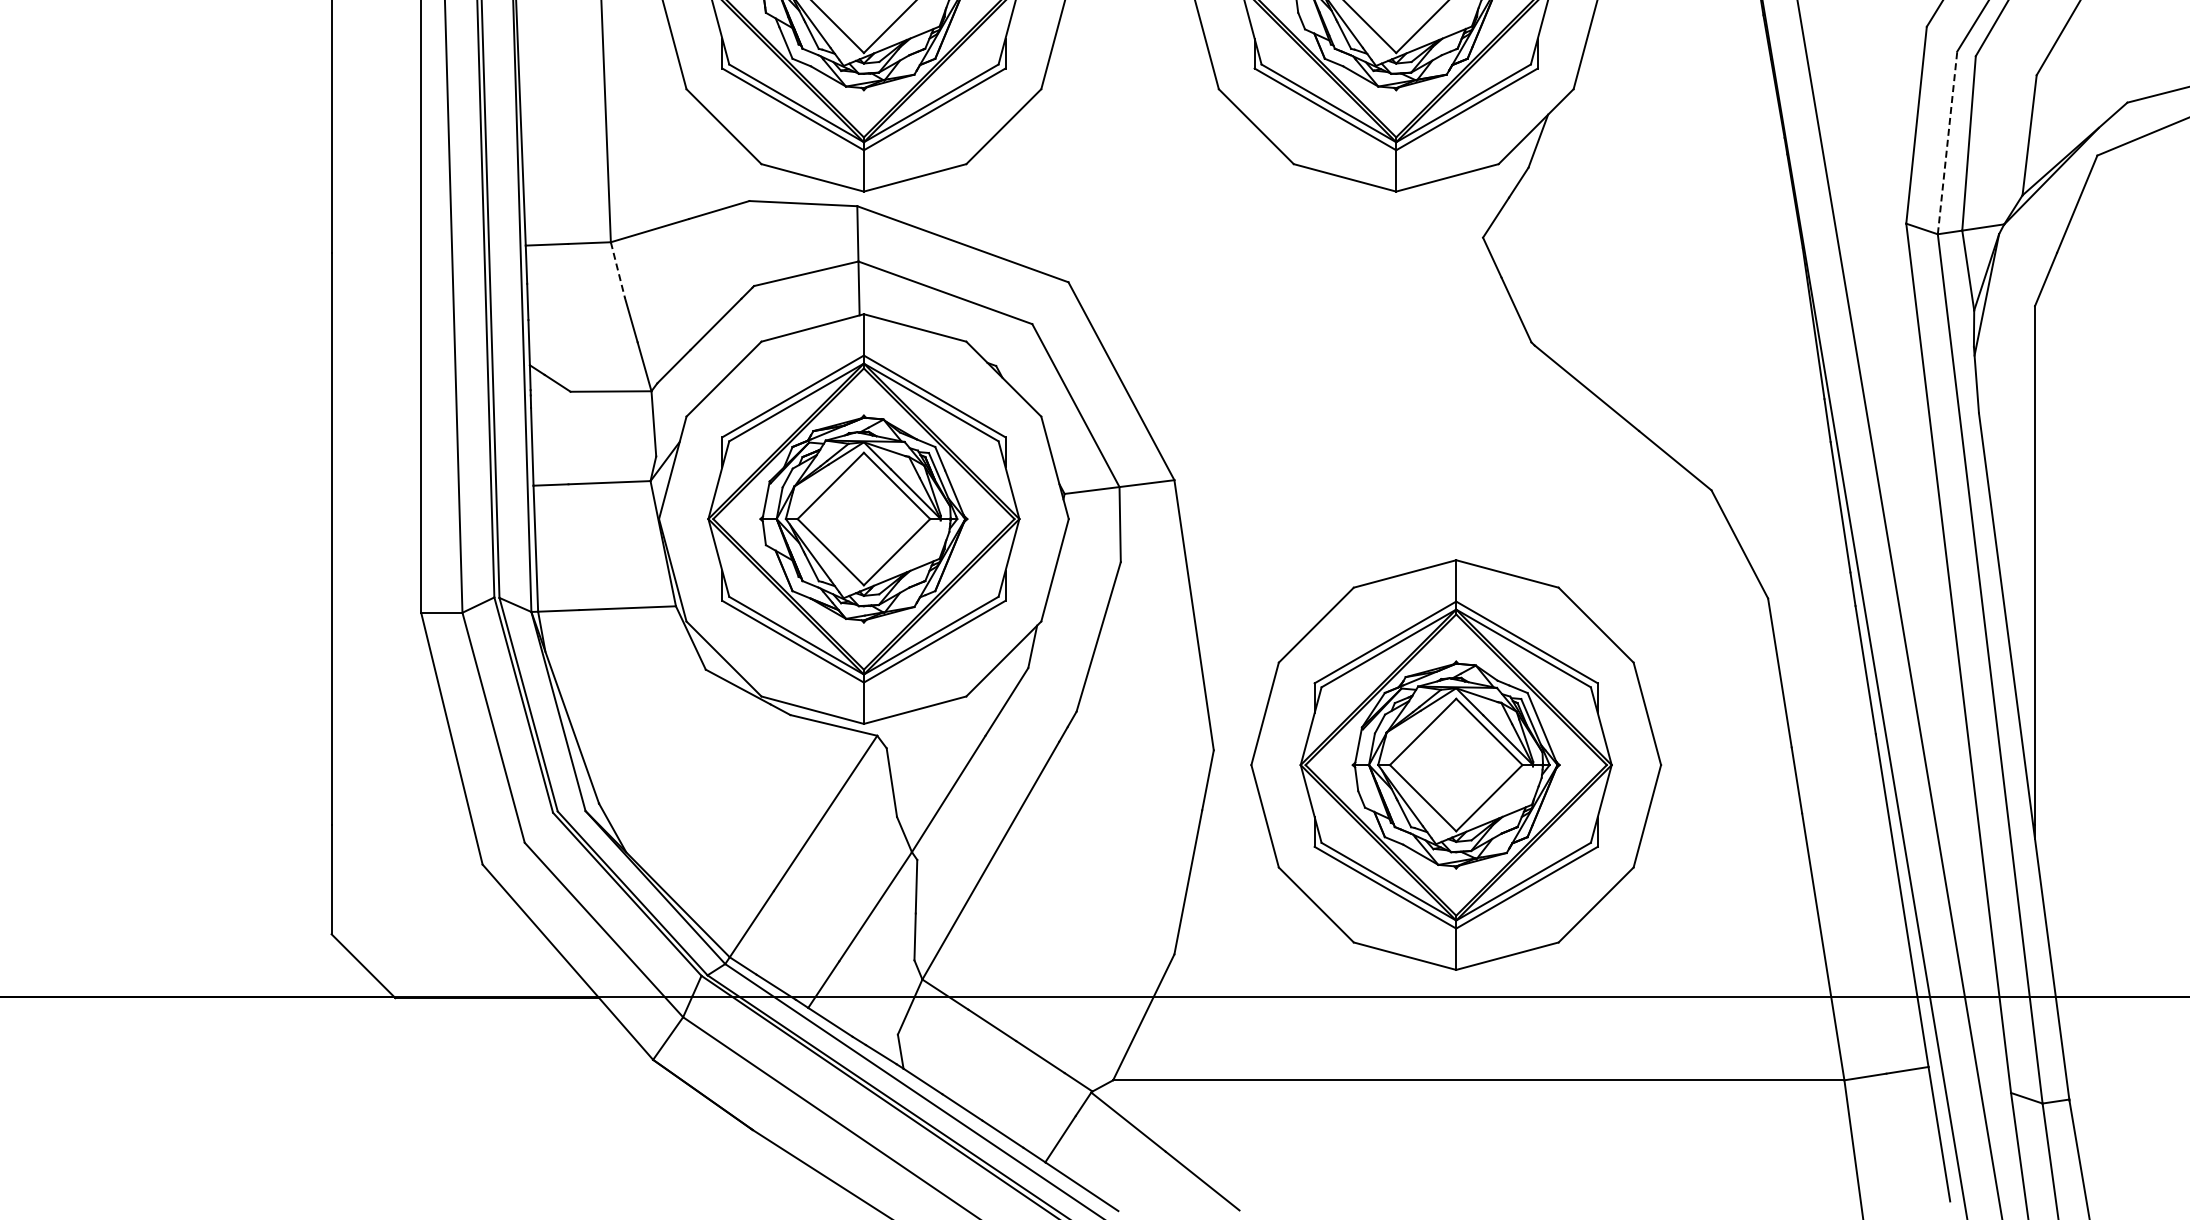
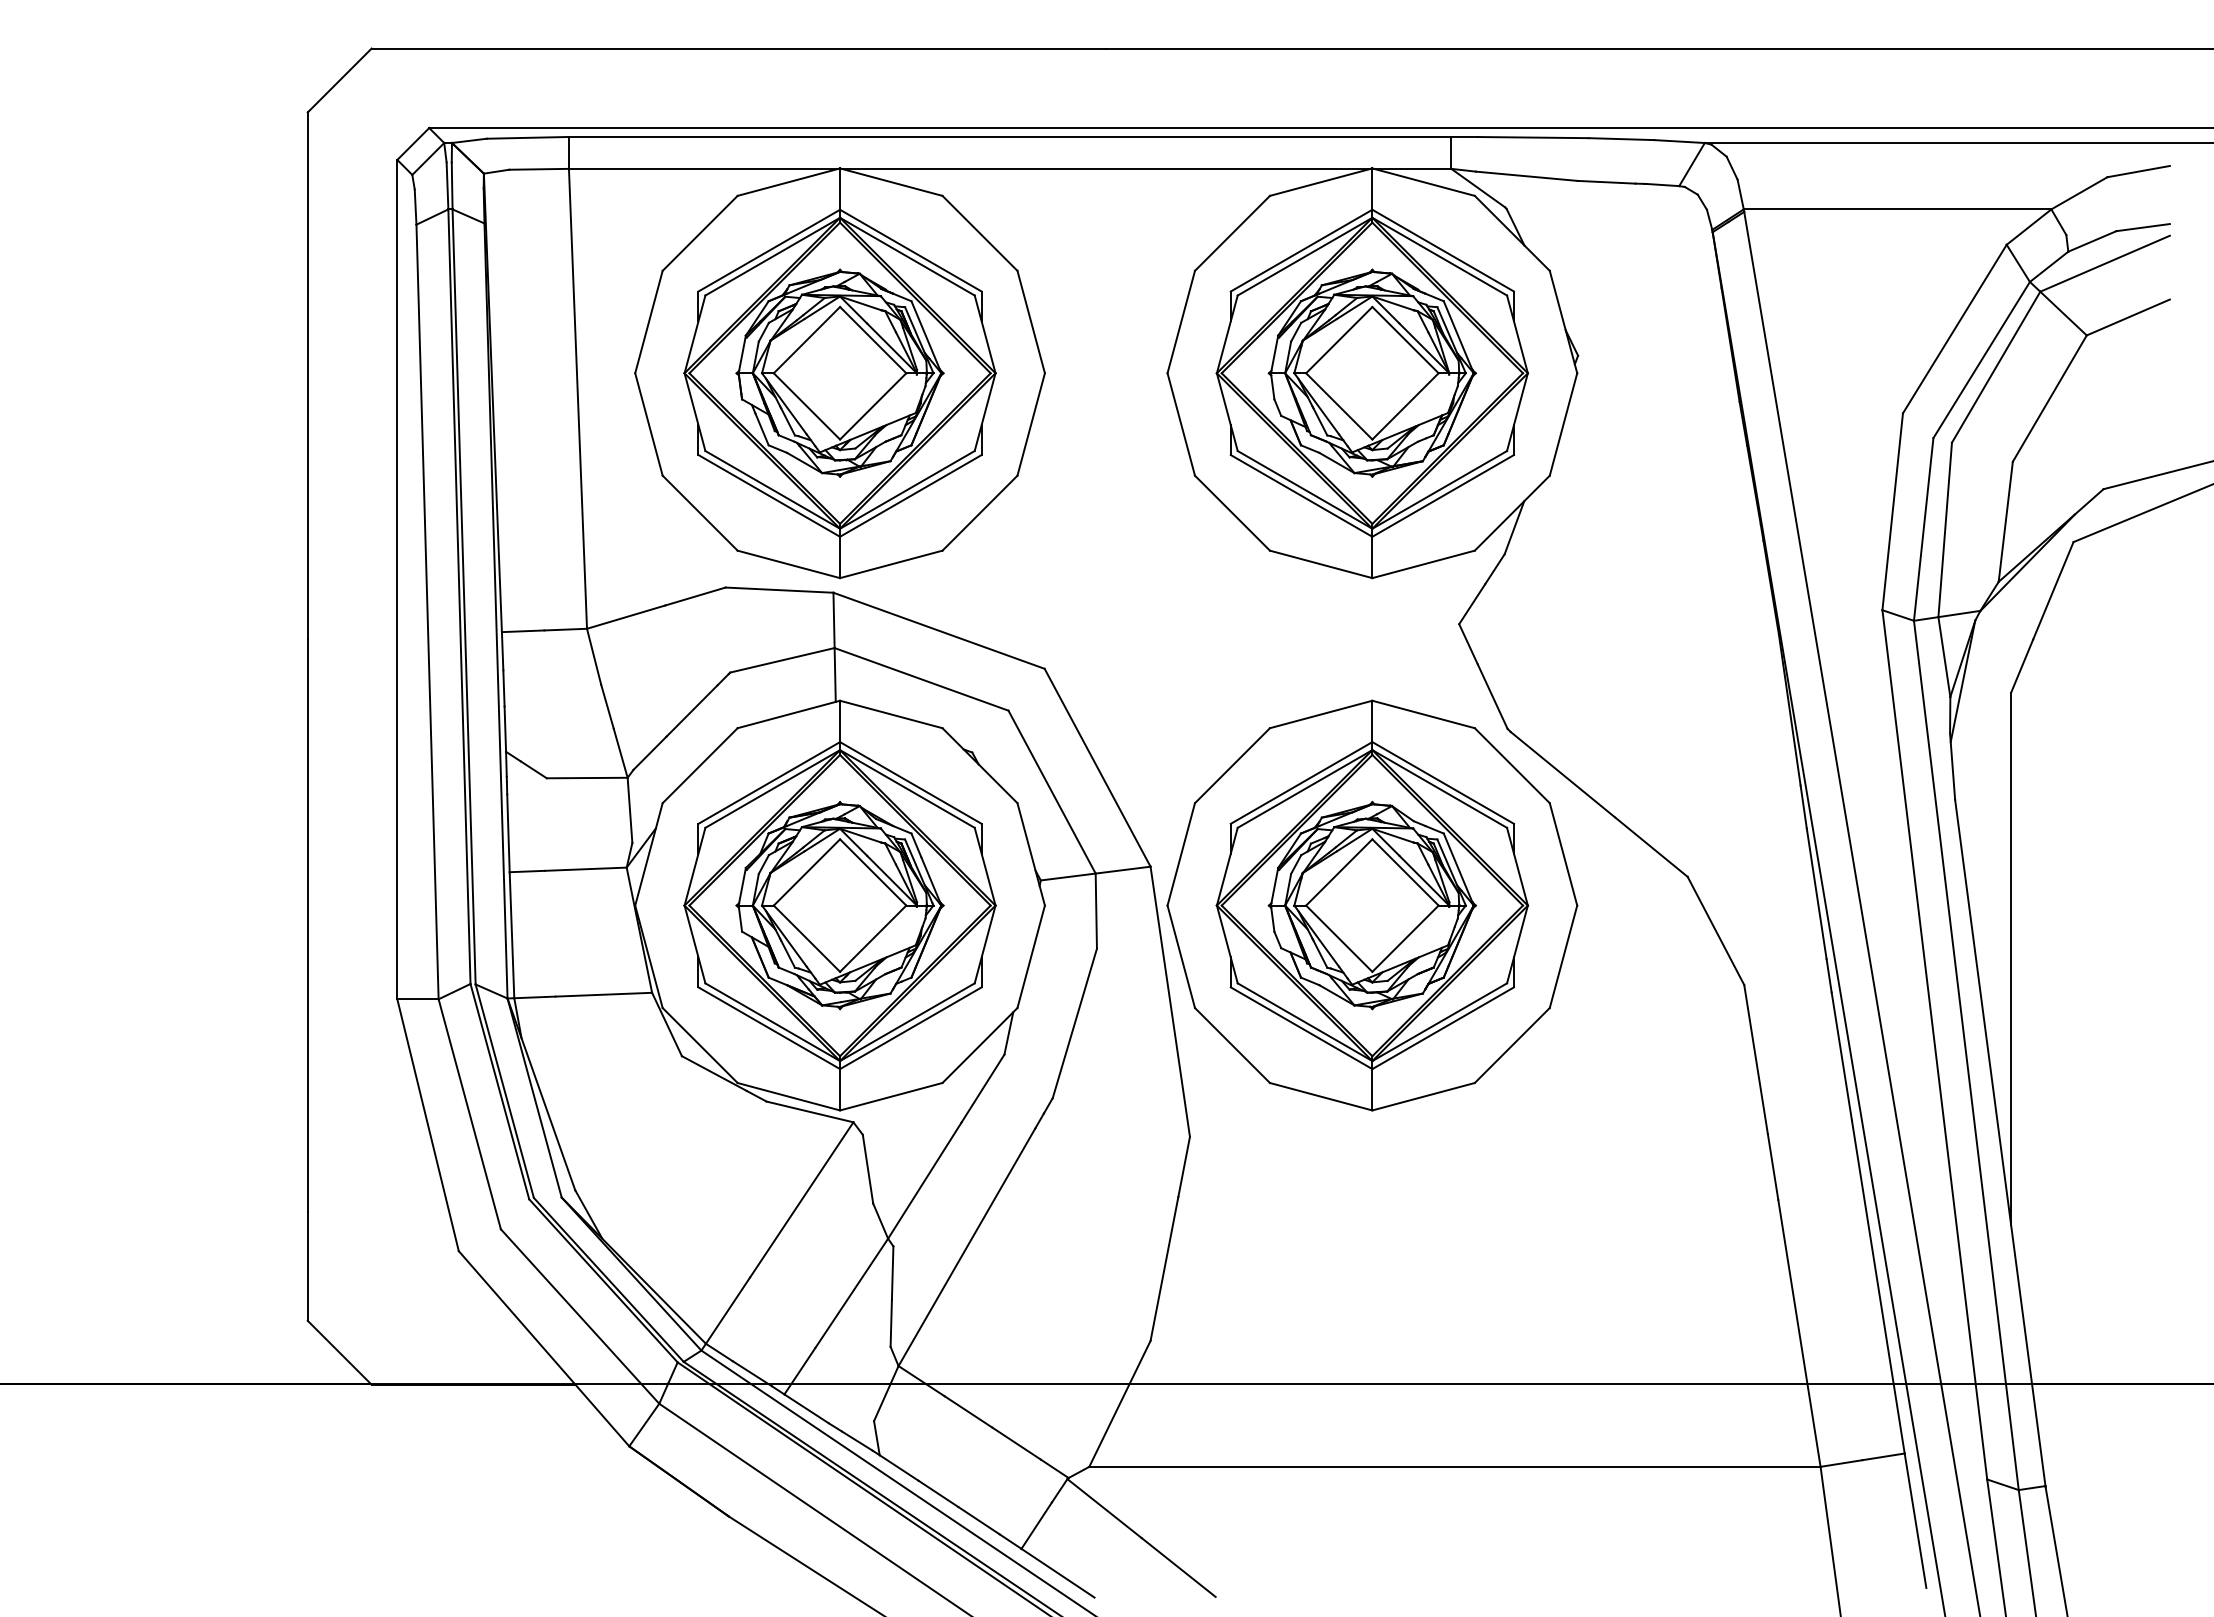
line: (1947, 142) -> (1923, 529), dashed -> solid
line: (618, 269) -> (594, 656), dashed -> solid
part: (1456, 764) -> (1372, 905), moved

